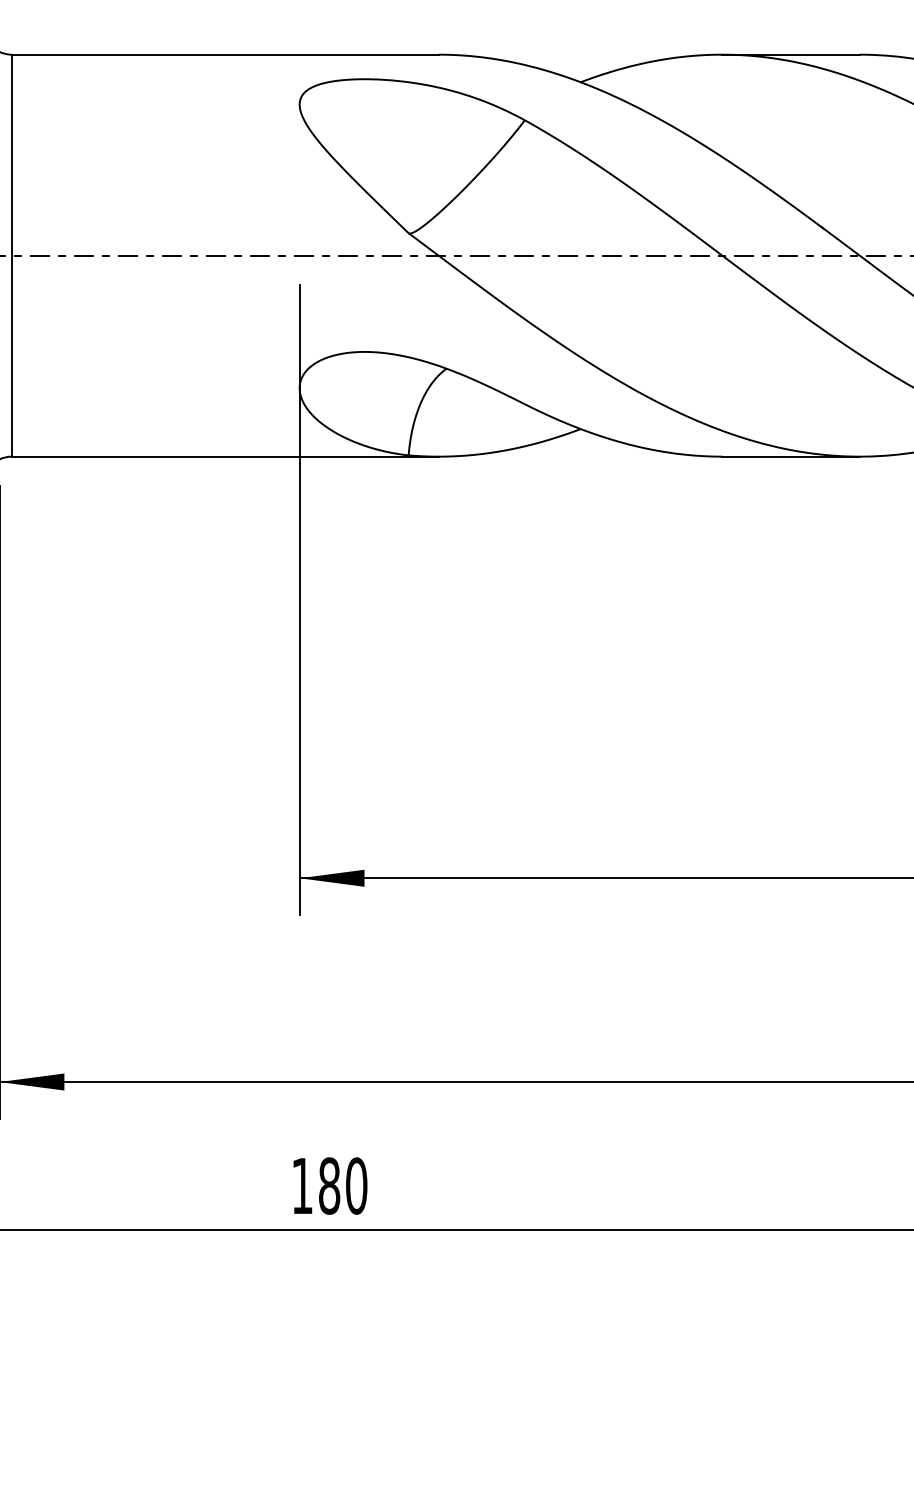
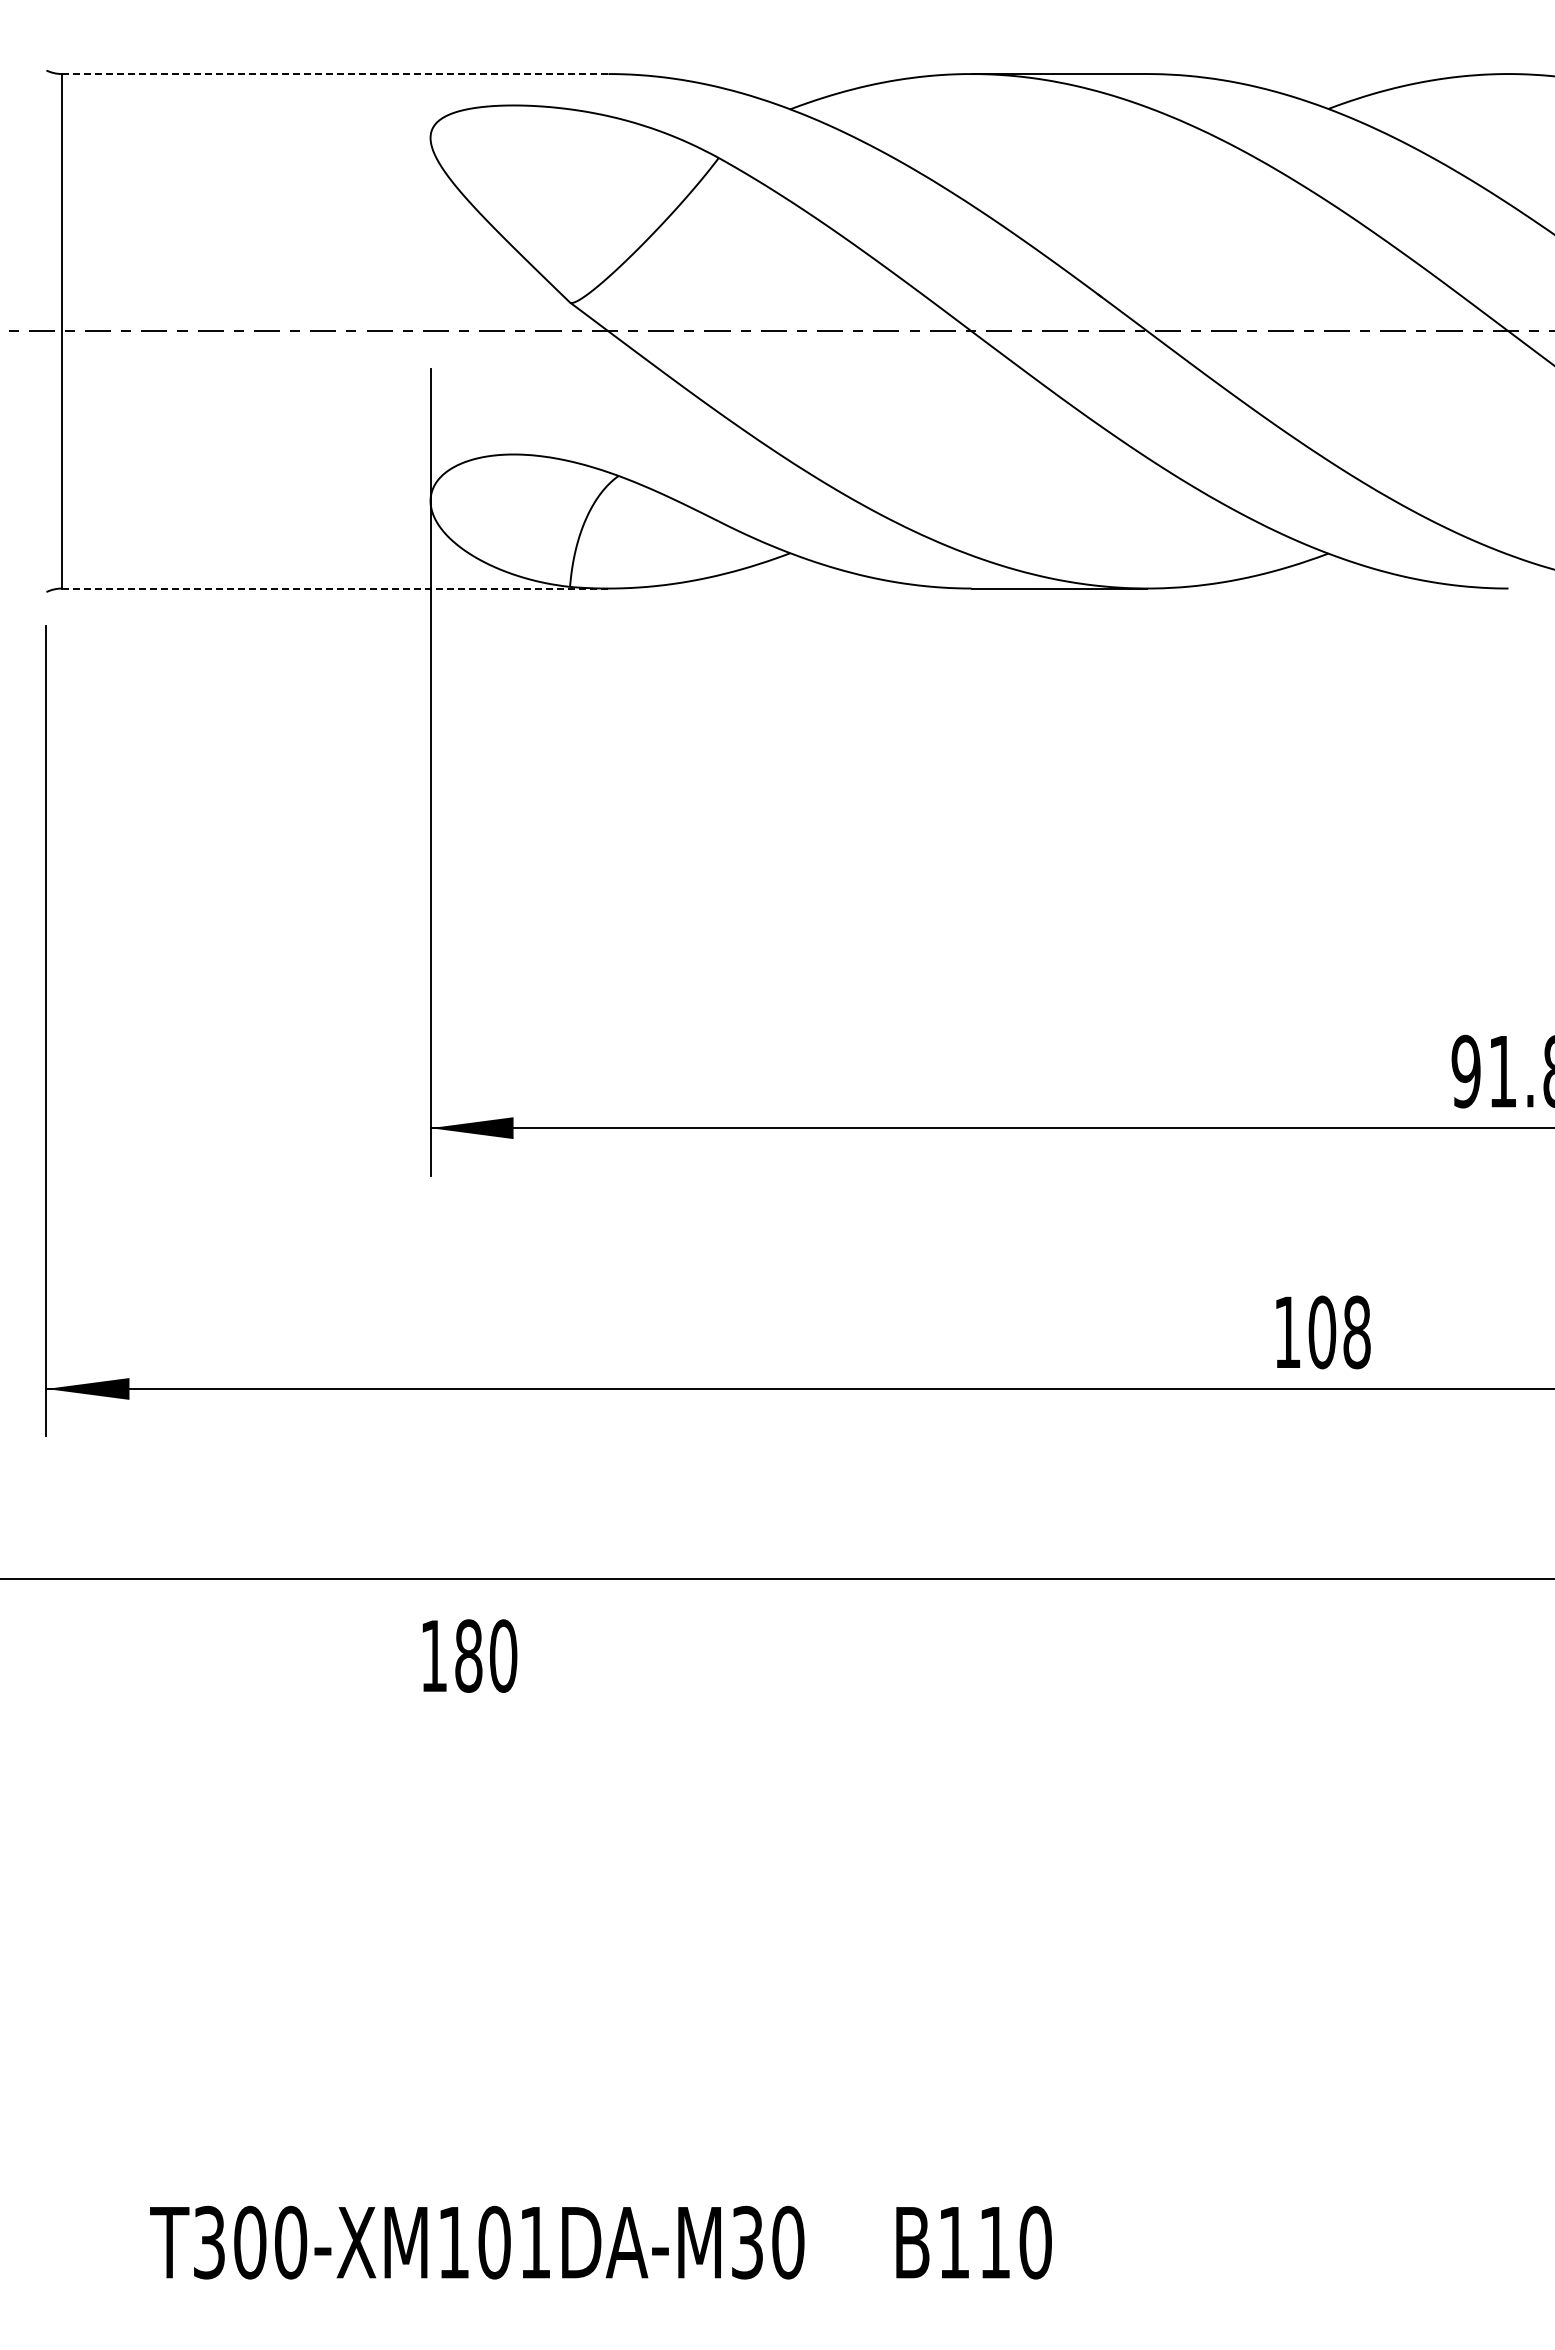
line: (224, 55) -> (334, 74), solid -> dashed
line: (225, 456) -> (335, 588), solid -> dashed
text: (330, 1185) -> (469, 1655), moved

